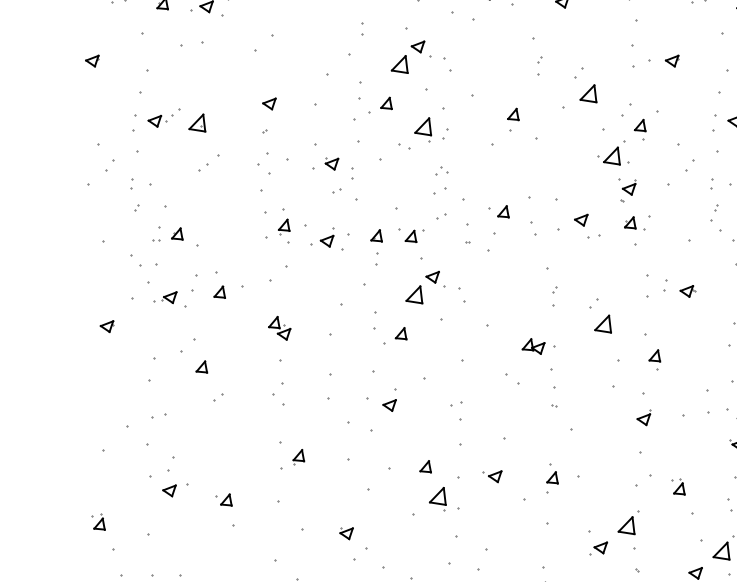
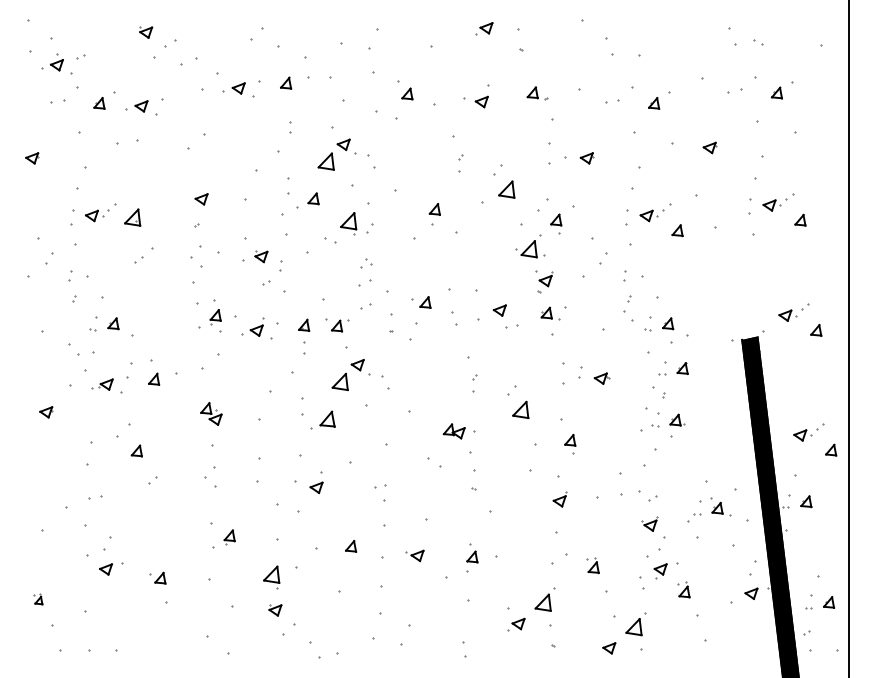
part: (401, 333) -> (327, 418), size x1.4
part: (437, 499) -> (271, 577), moved
part: (98, 521) -> (38, 598), size x0.7

